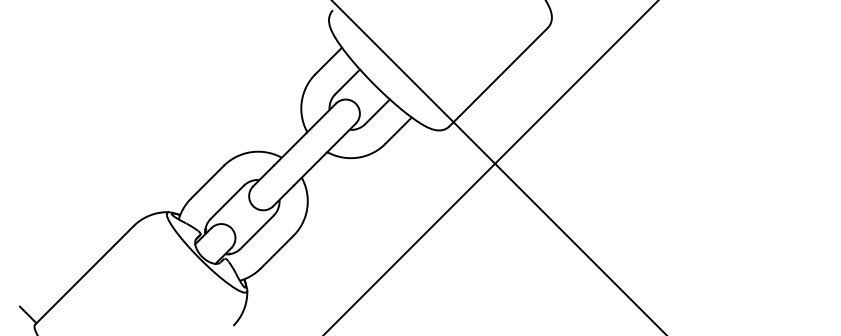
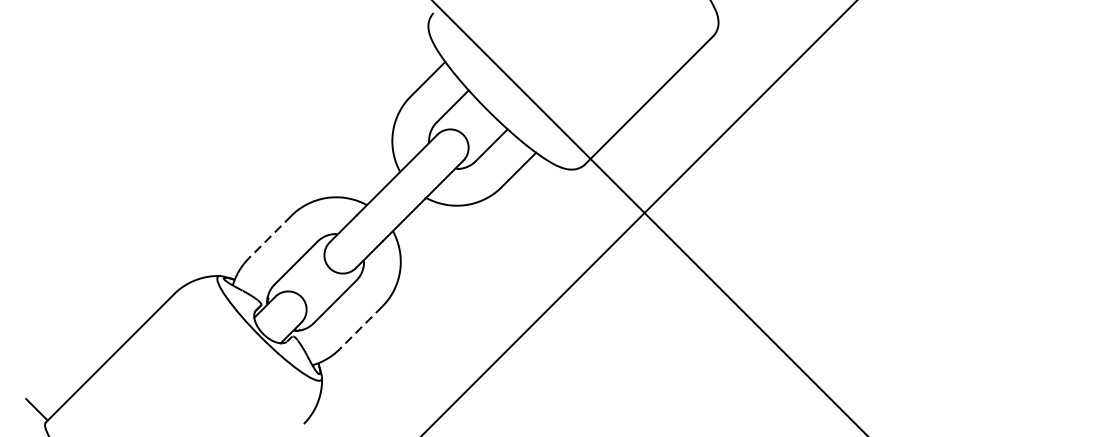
line: (207, 182) -> (270, 237), solid -> dashed
line: (276, 252) -> (360, 328), solid -> dashed

